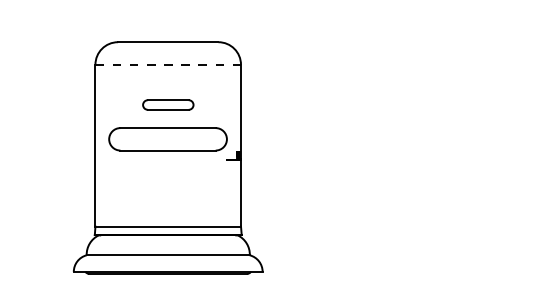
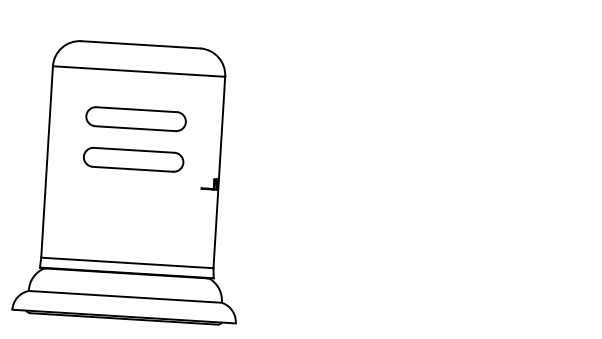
line: (168, 64) -> (139, 71), dashed -> solid
part: (168, 104) -> (136, 118), size x1.67
part: (168, 139) -> (133, 159), size x0.71

